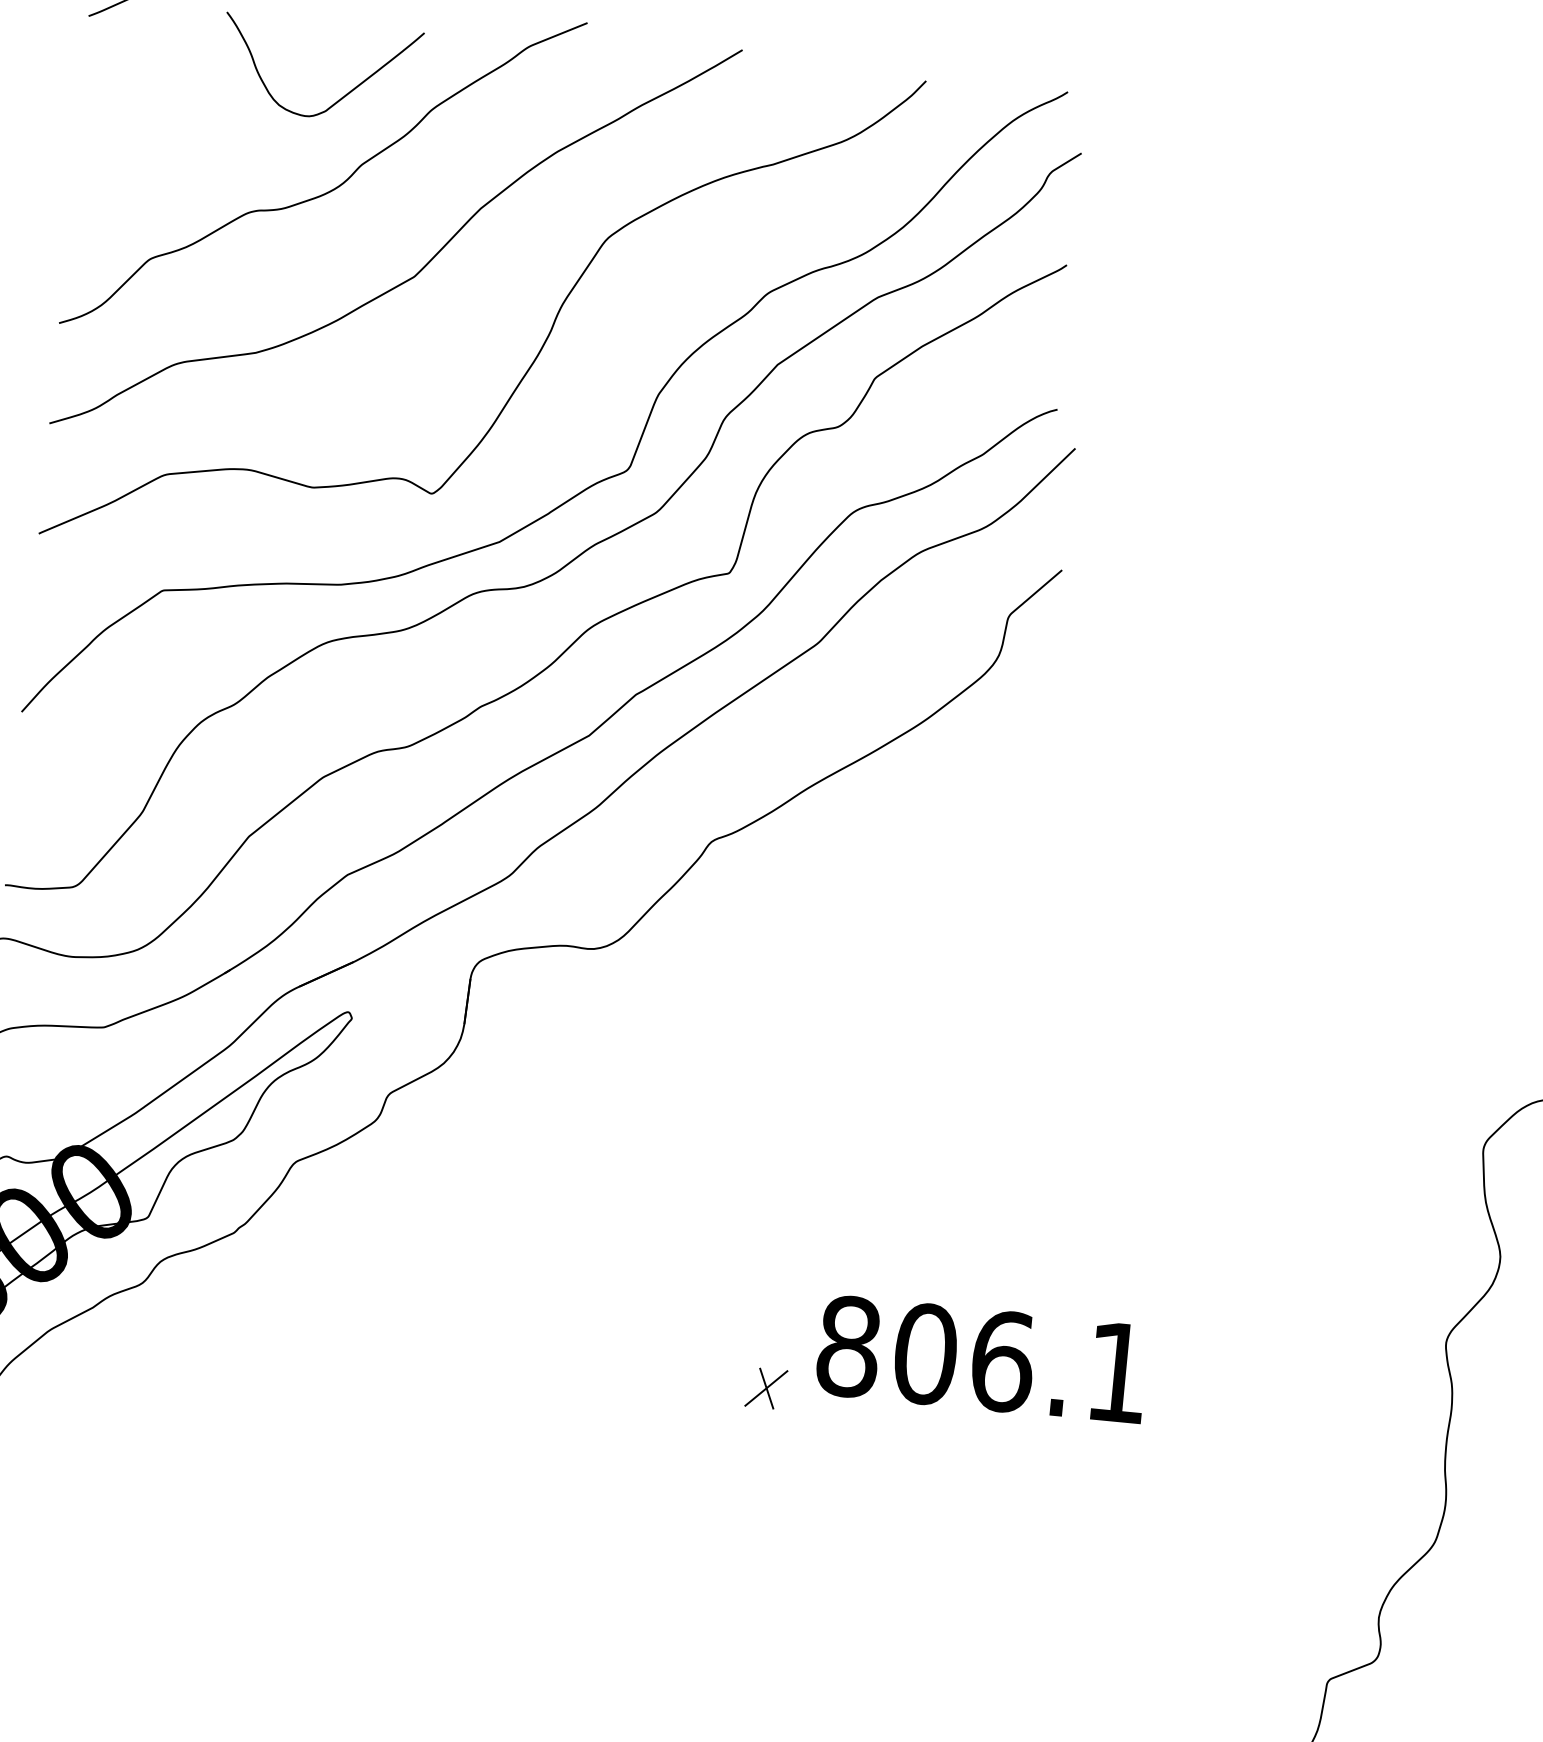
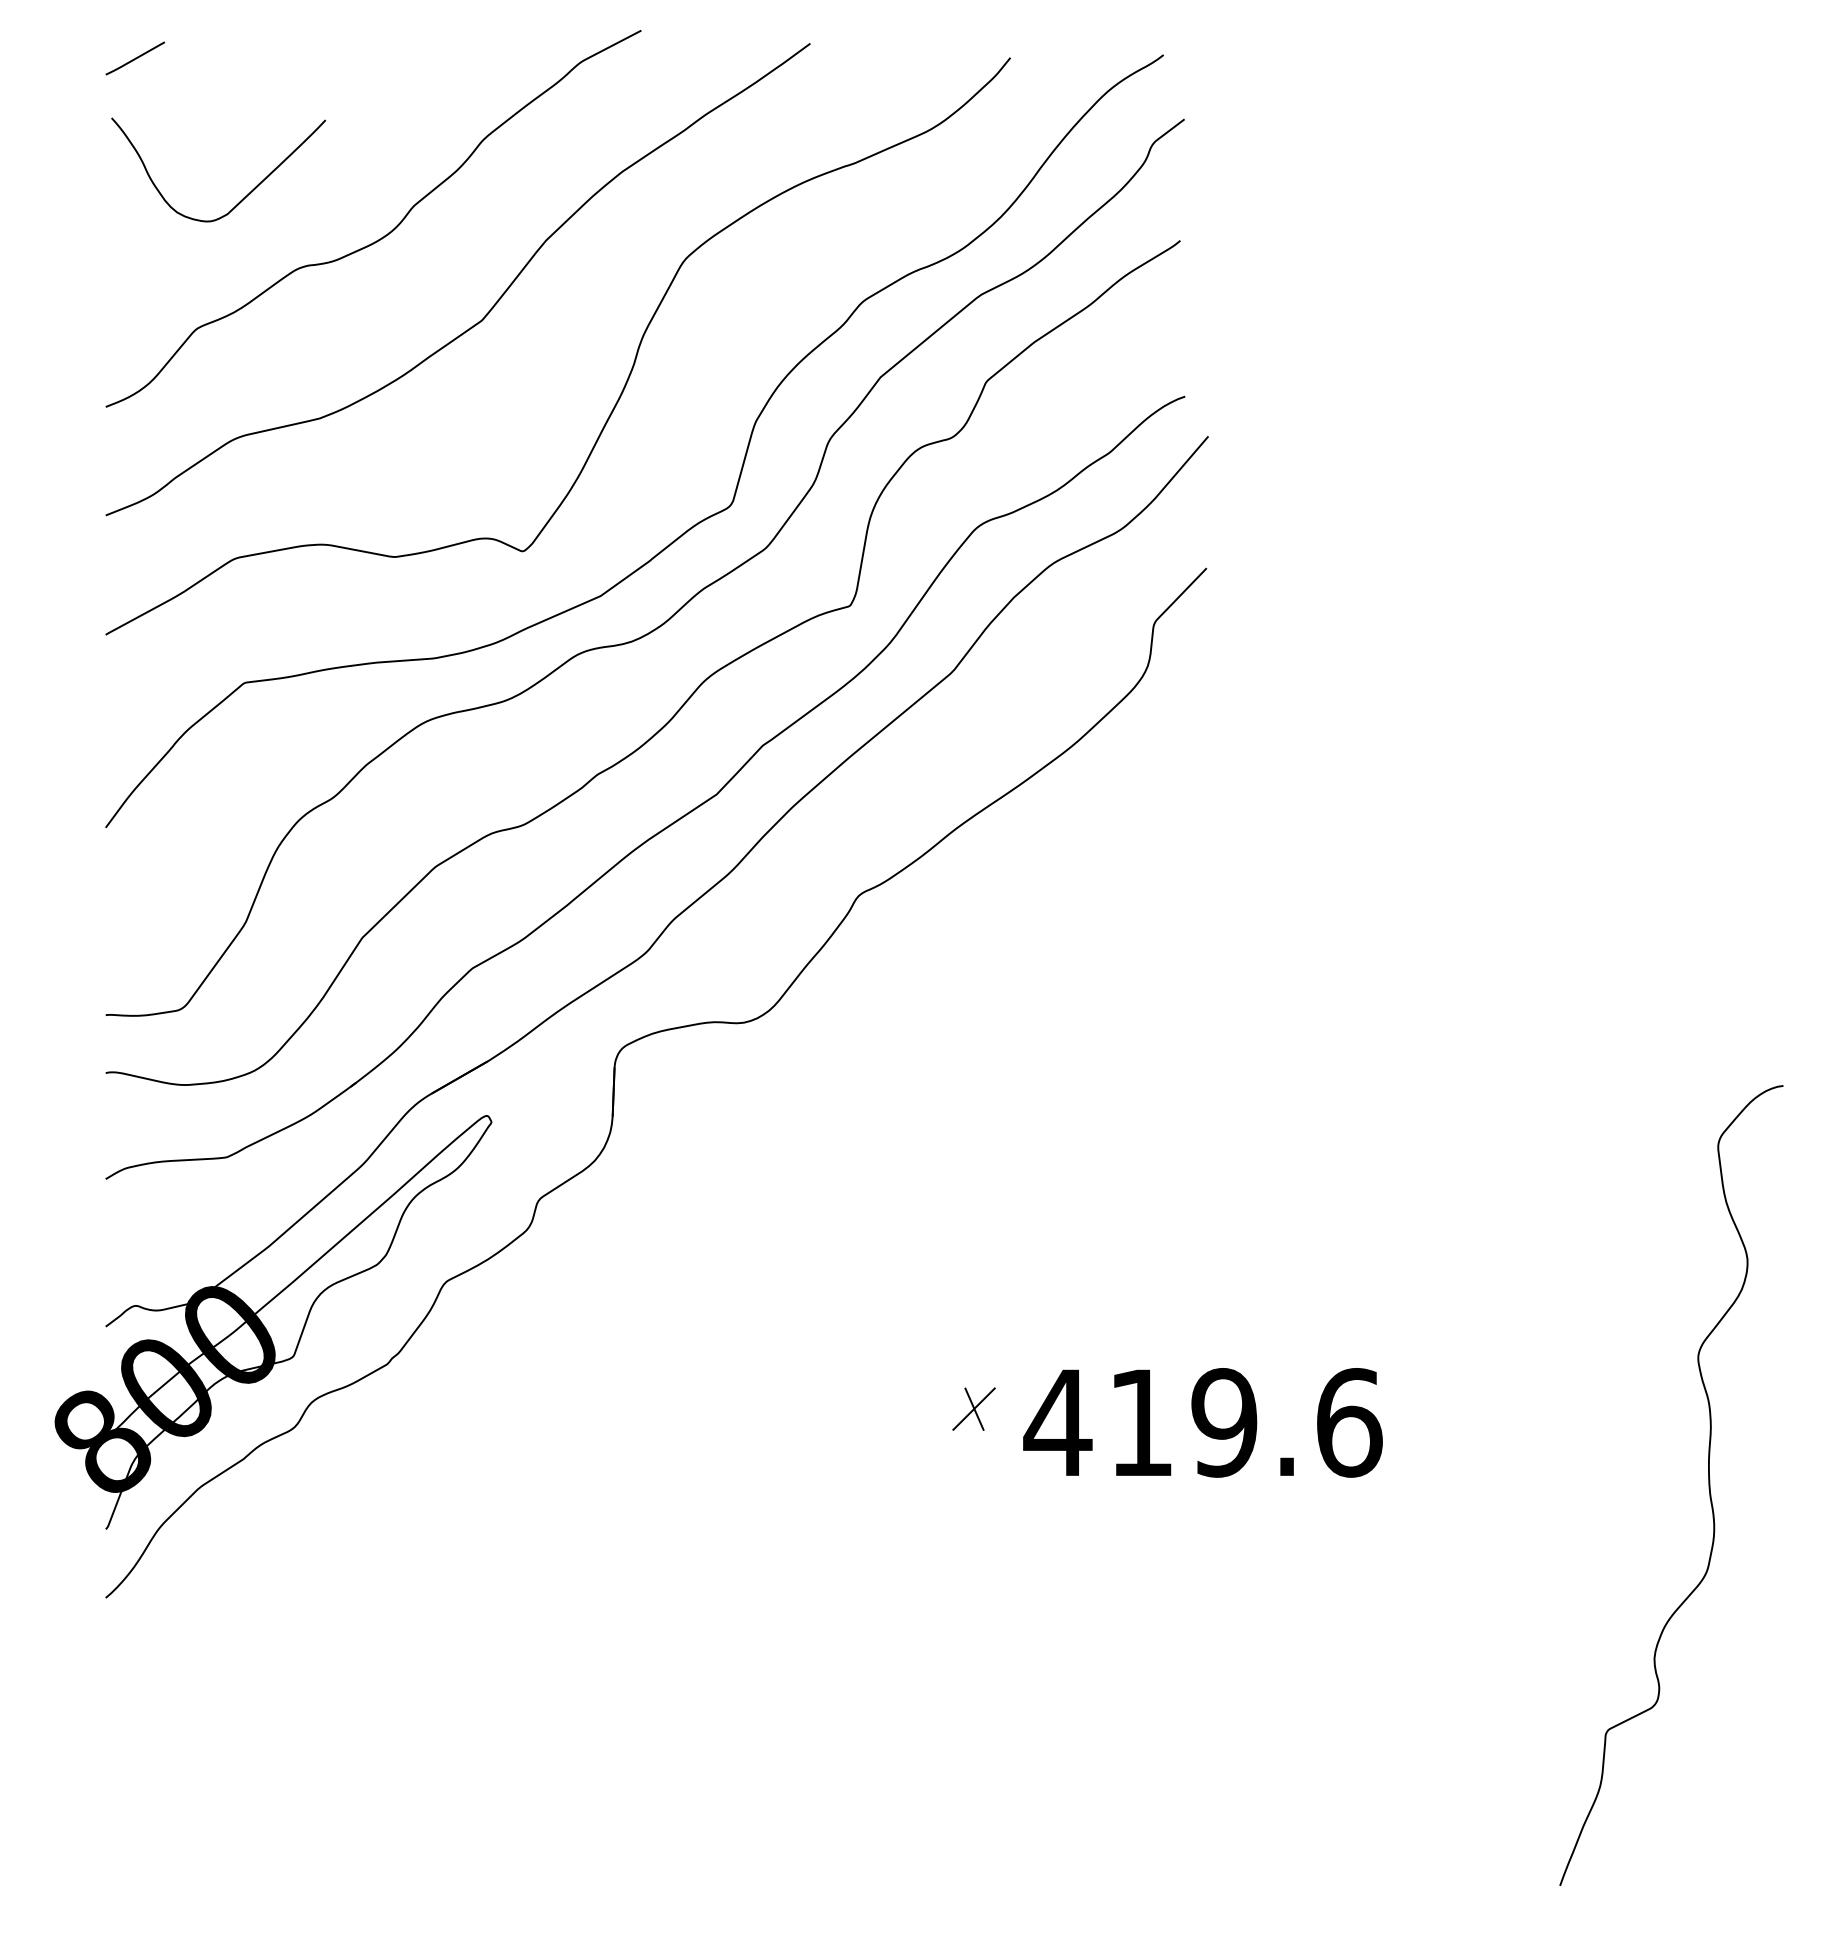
curve: (342, 96) -> (244, 196), moved
text: (982, 1359) -> (1202, 1422), 806.1 -> 419.6
part: (765, 1387) -> (973, 1408), moved

